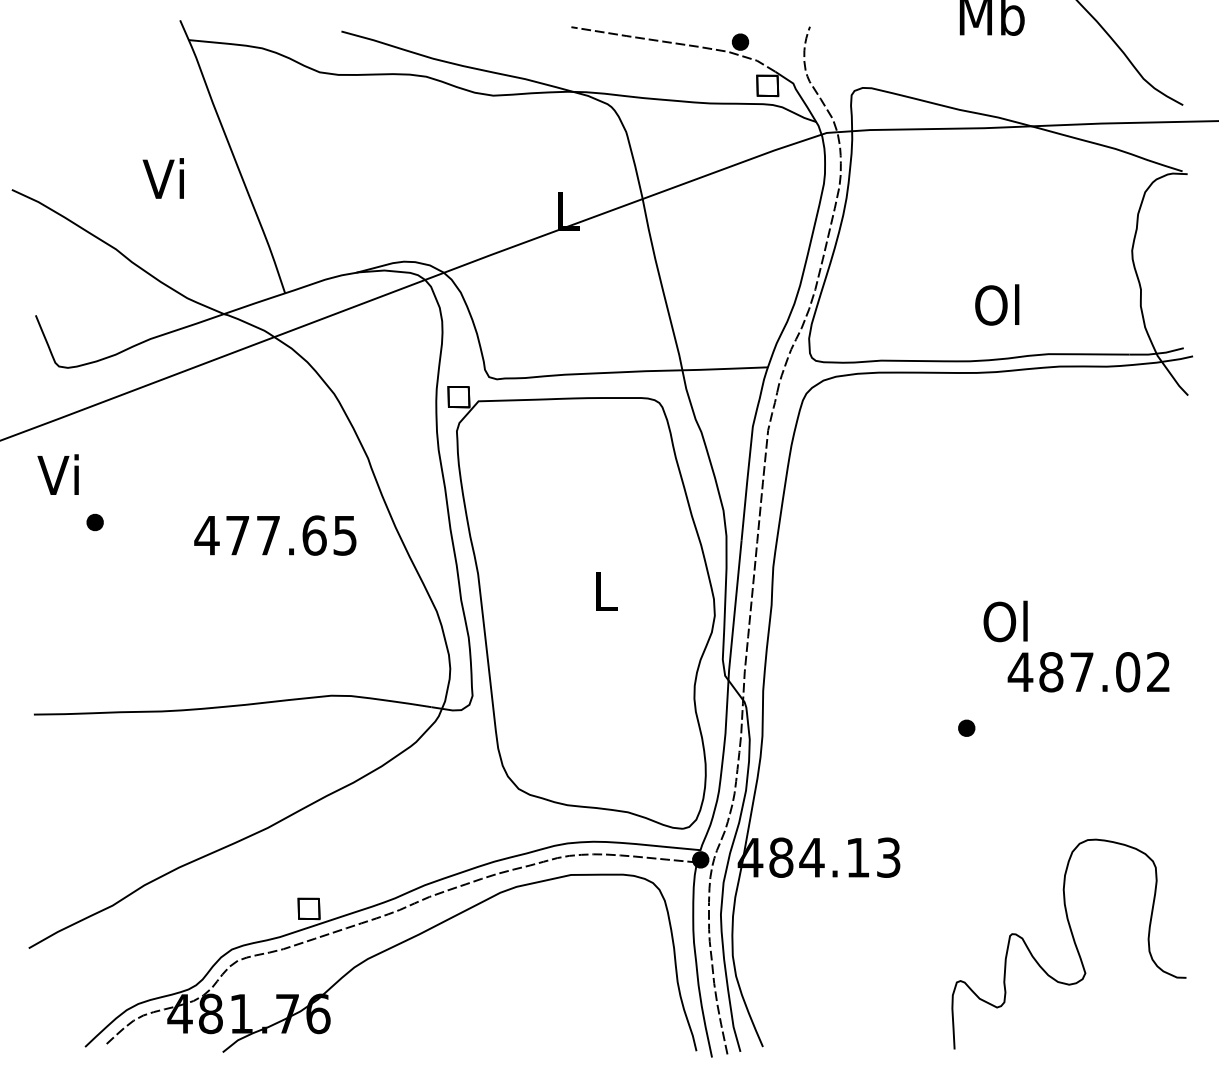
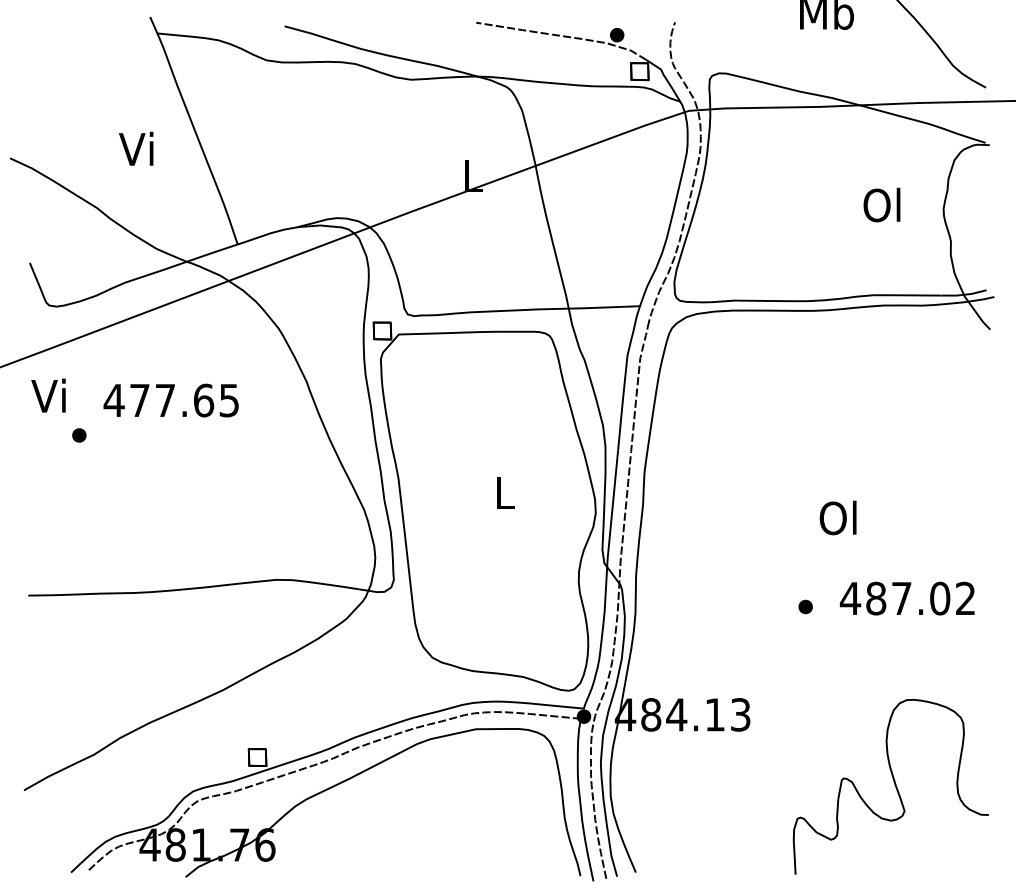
text: (997, 304) -> (882, 204), moved
text: (275, 535) -> (171, 400), moved
text: (1088, 672) -> (907, 598), moved

